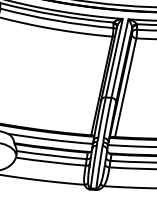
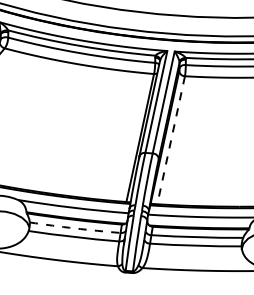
line: (125, 87) -> (171, 140), solid -> dashed
arc: (52, 155) -> (75, 228), solid -> dashed

